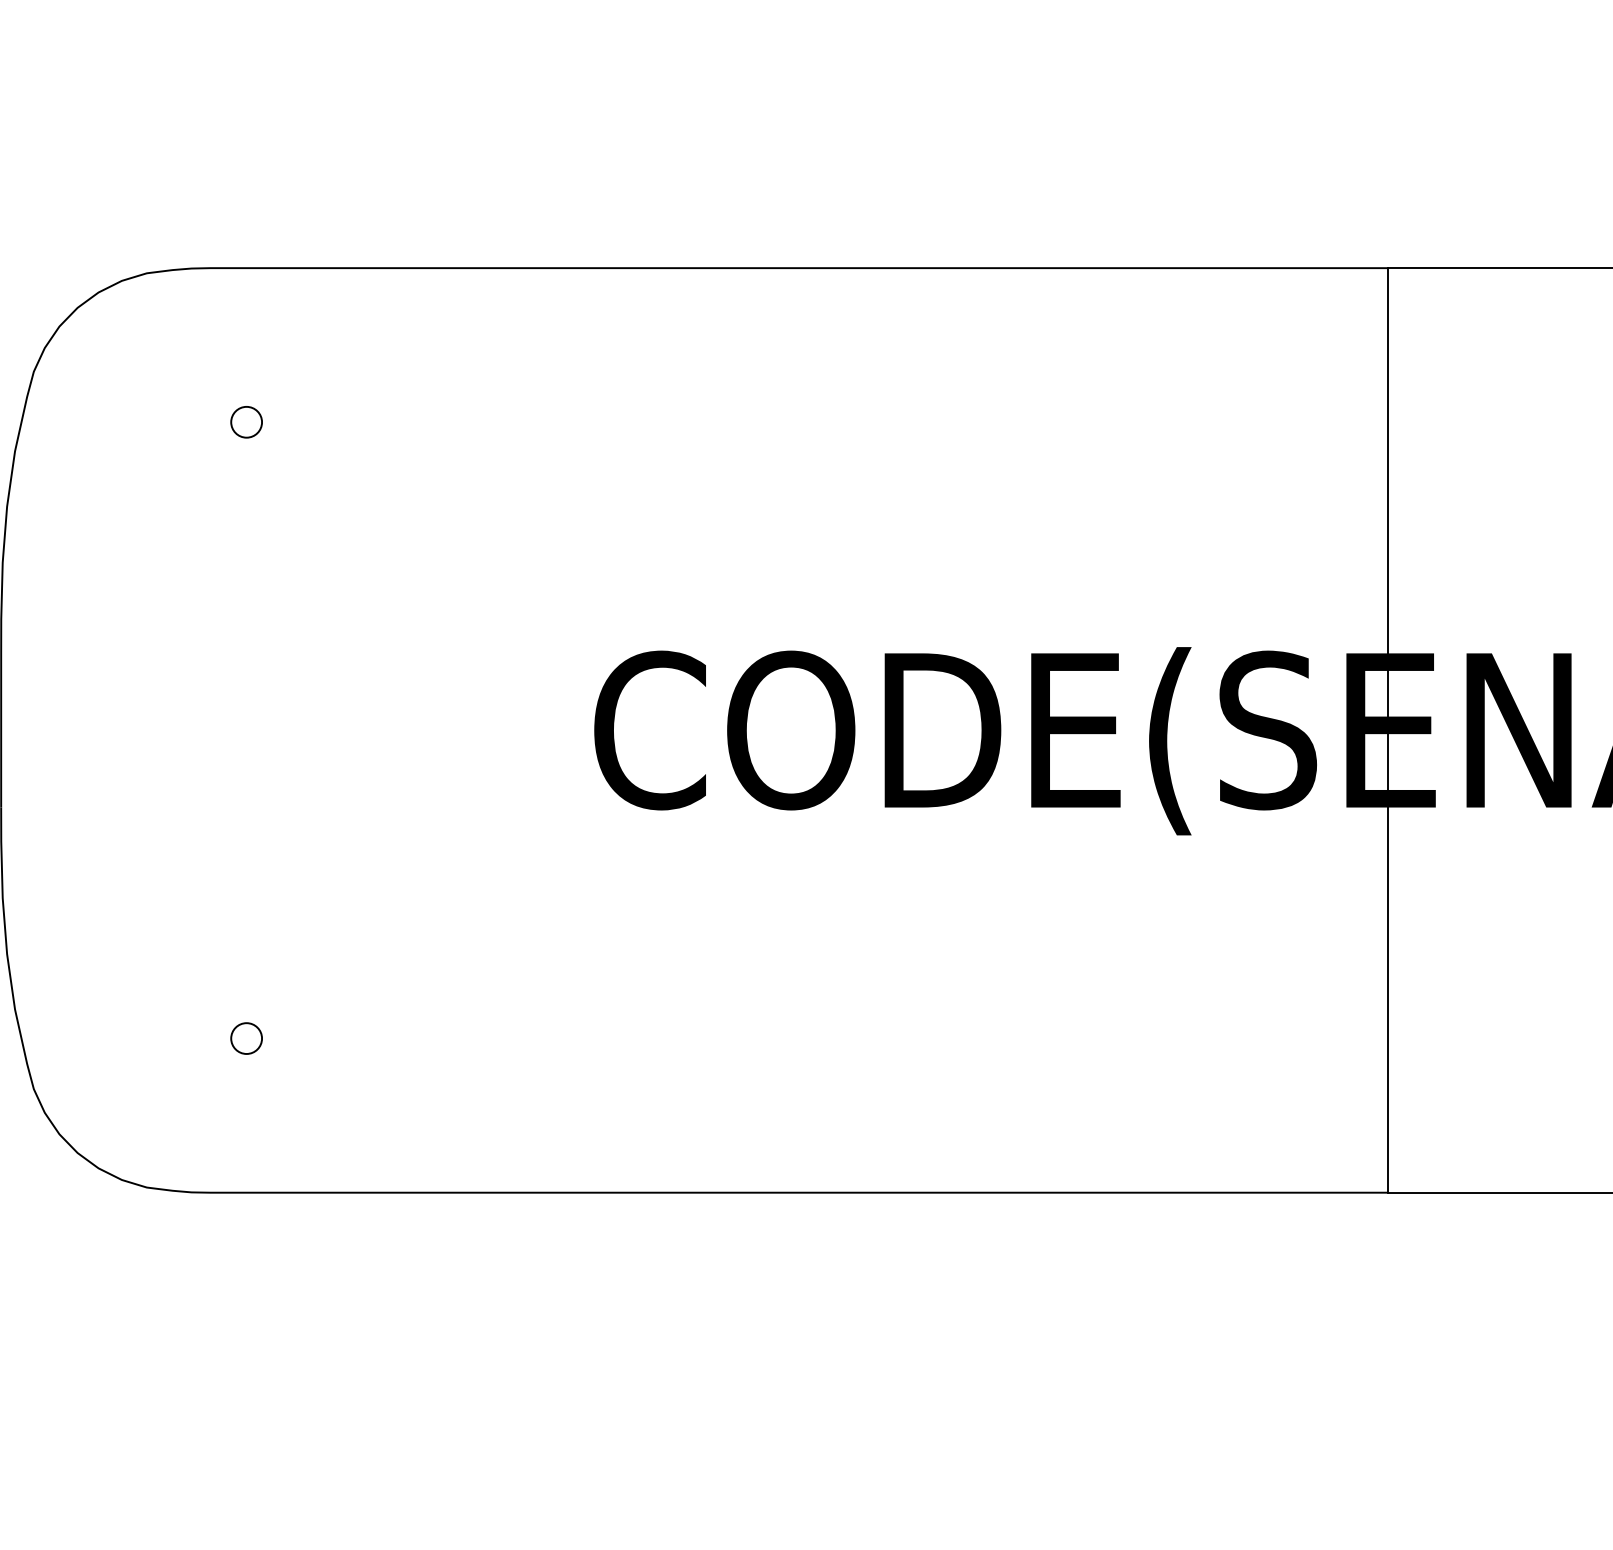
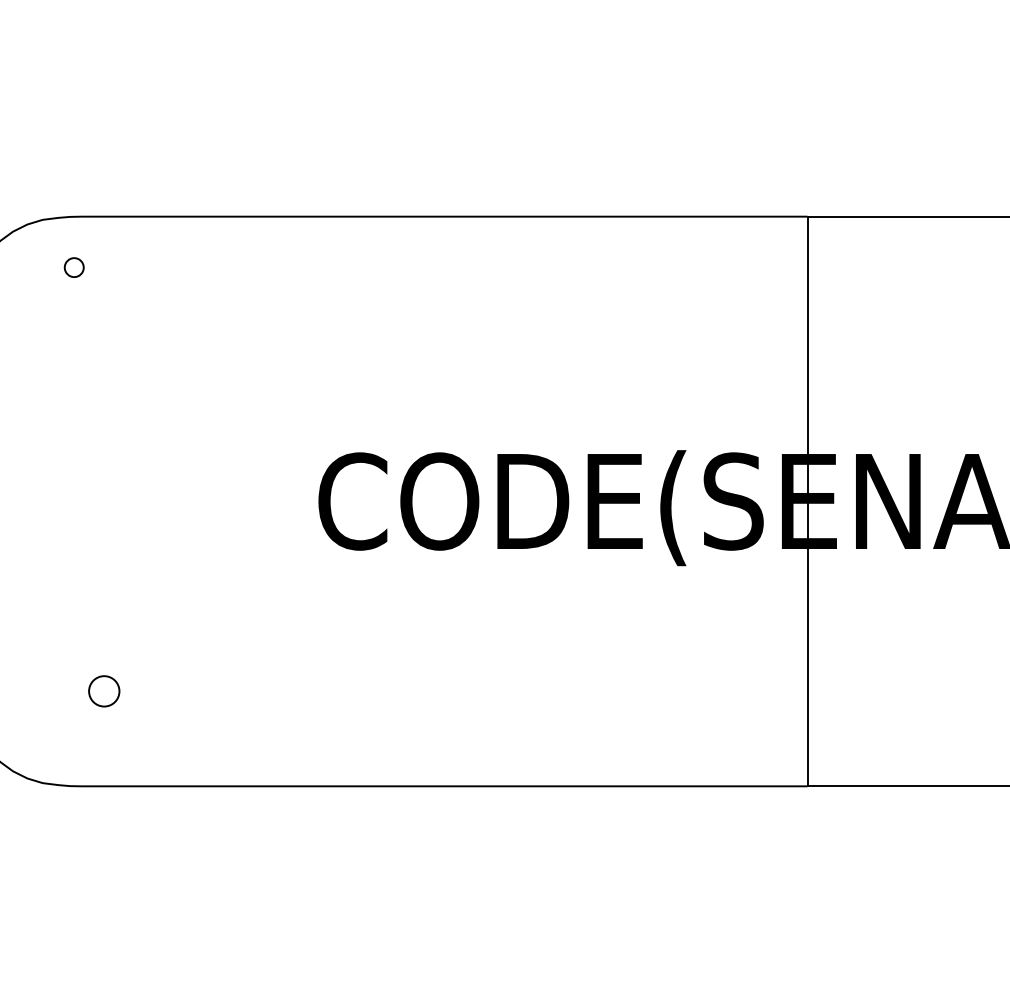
circle: (245, 422) -> (73, 267), moved
circle: (245, 1037) -> (103, 690), size x1.6

